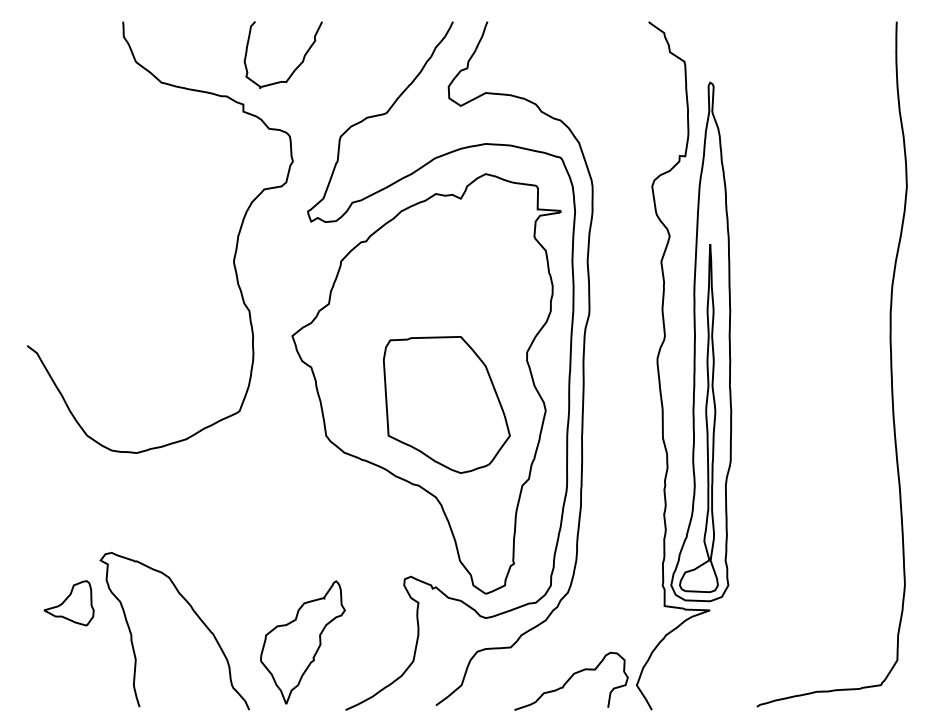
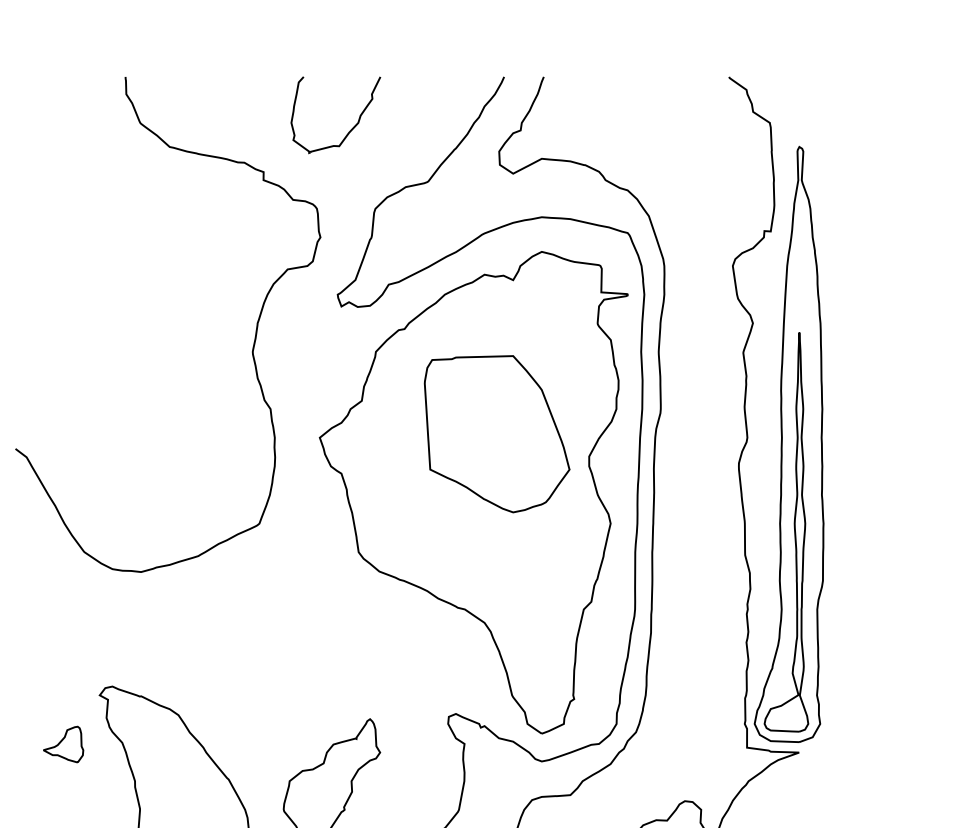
part: (295, 68) -> (349, 130), moved
part: (446, 404) -> (496, 433), moved
part: (68, 603) -> (62, 744), size x0.7

